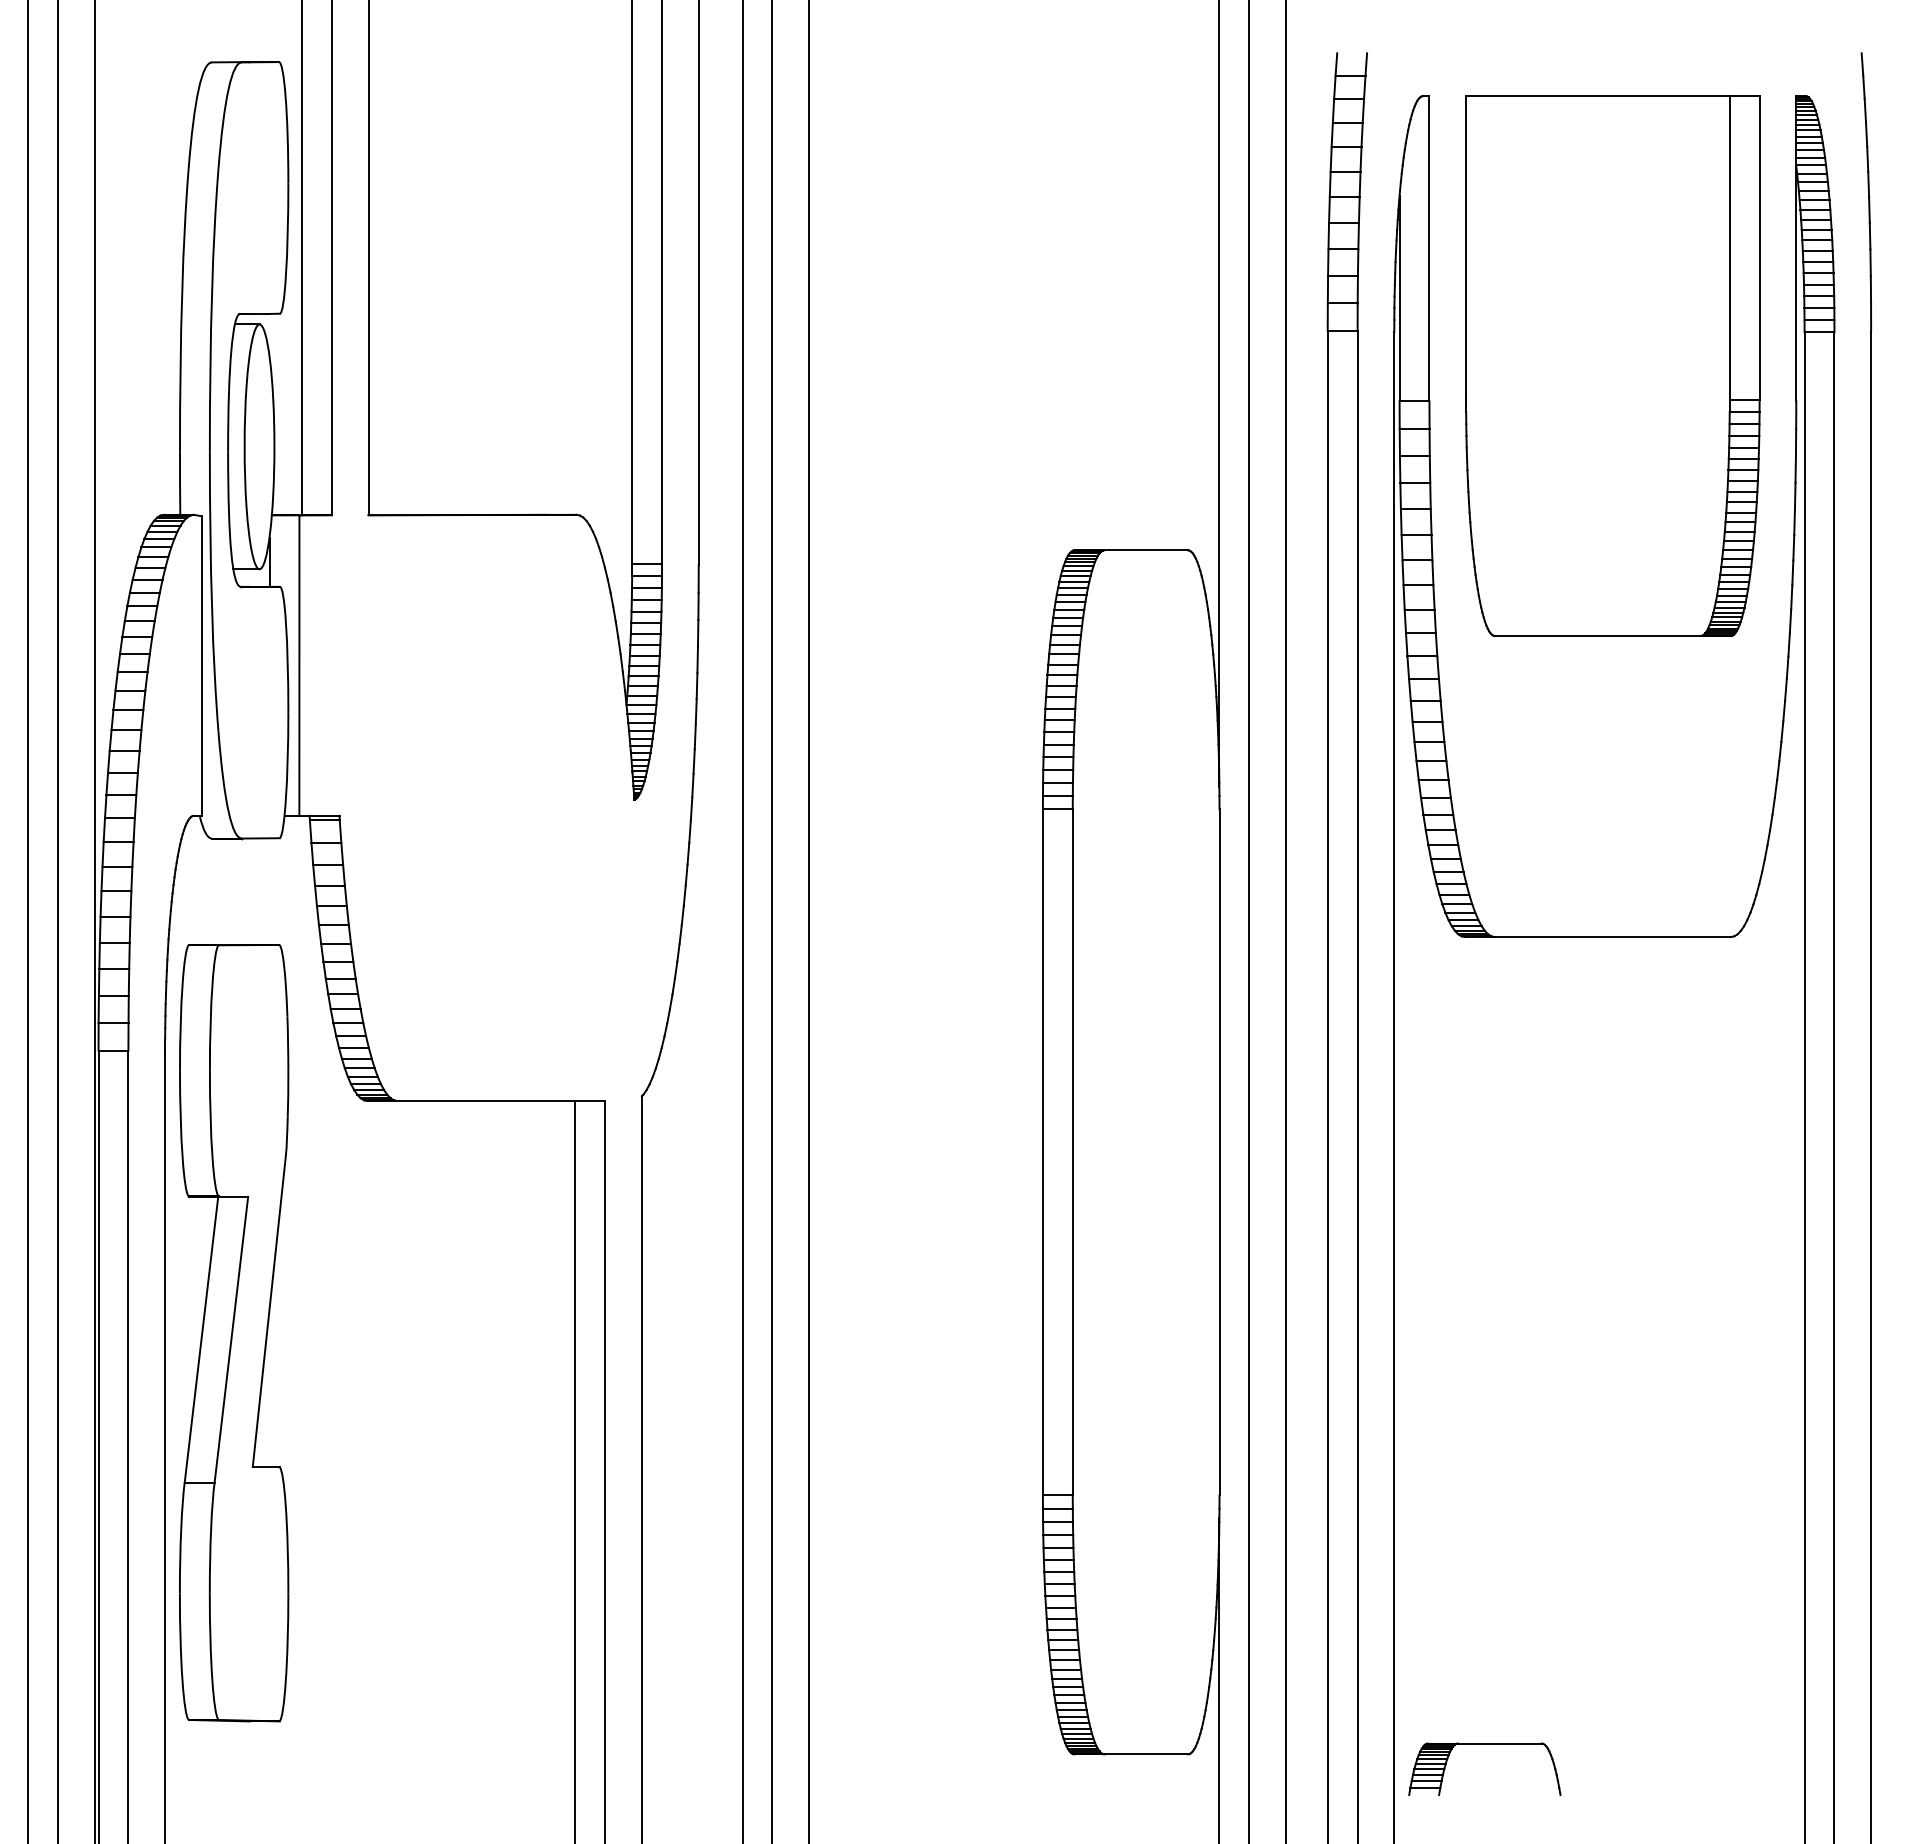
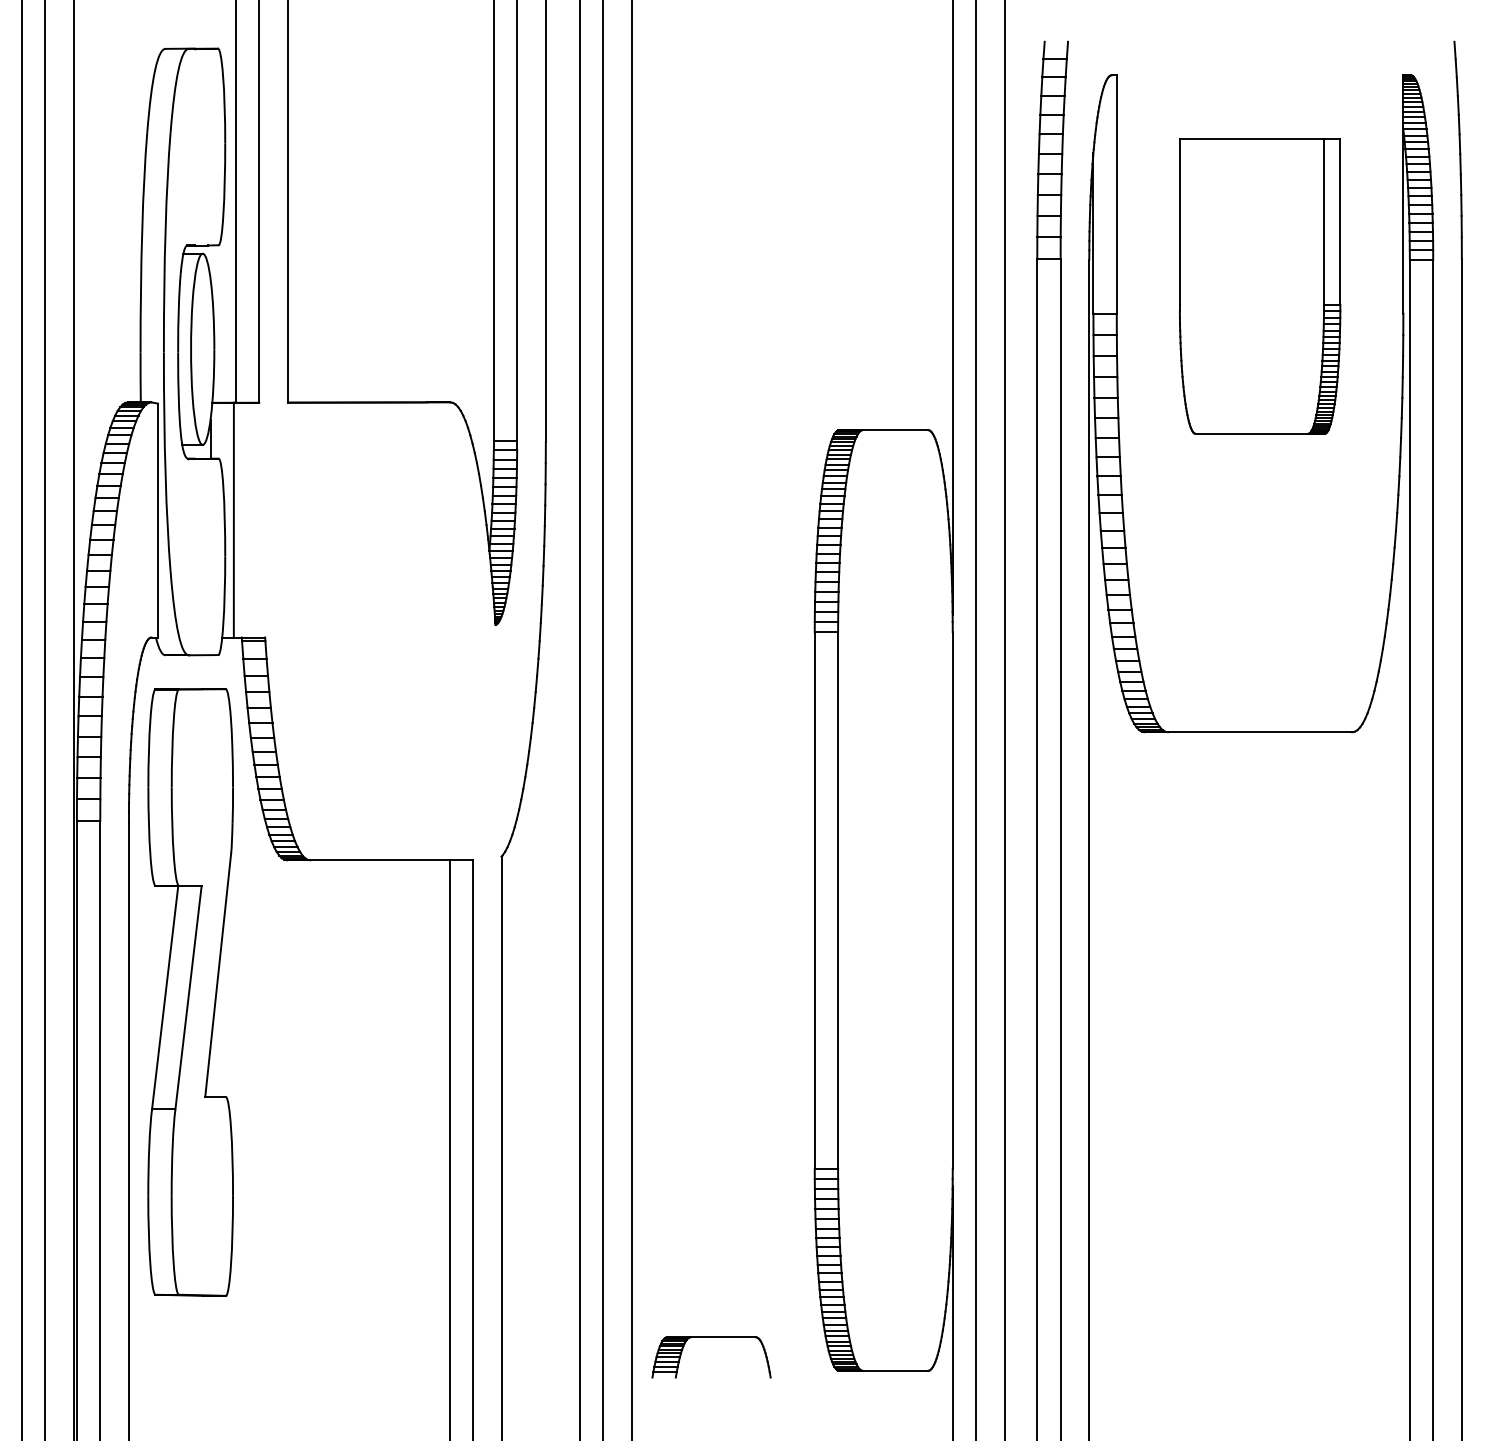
part: (1612, 365) -> (1259, 285), size x0.7
part: (234, 1333) -> (190, 992), moved
part: (1484, 1744) -> (711, 1338), moved

